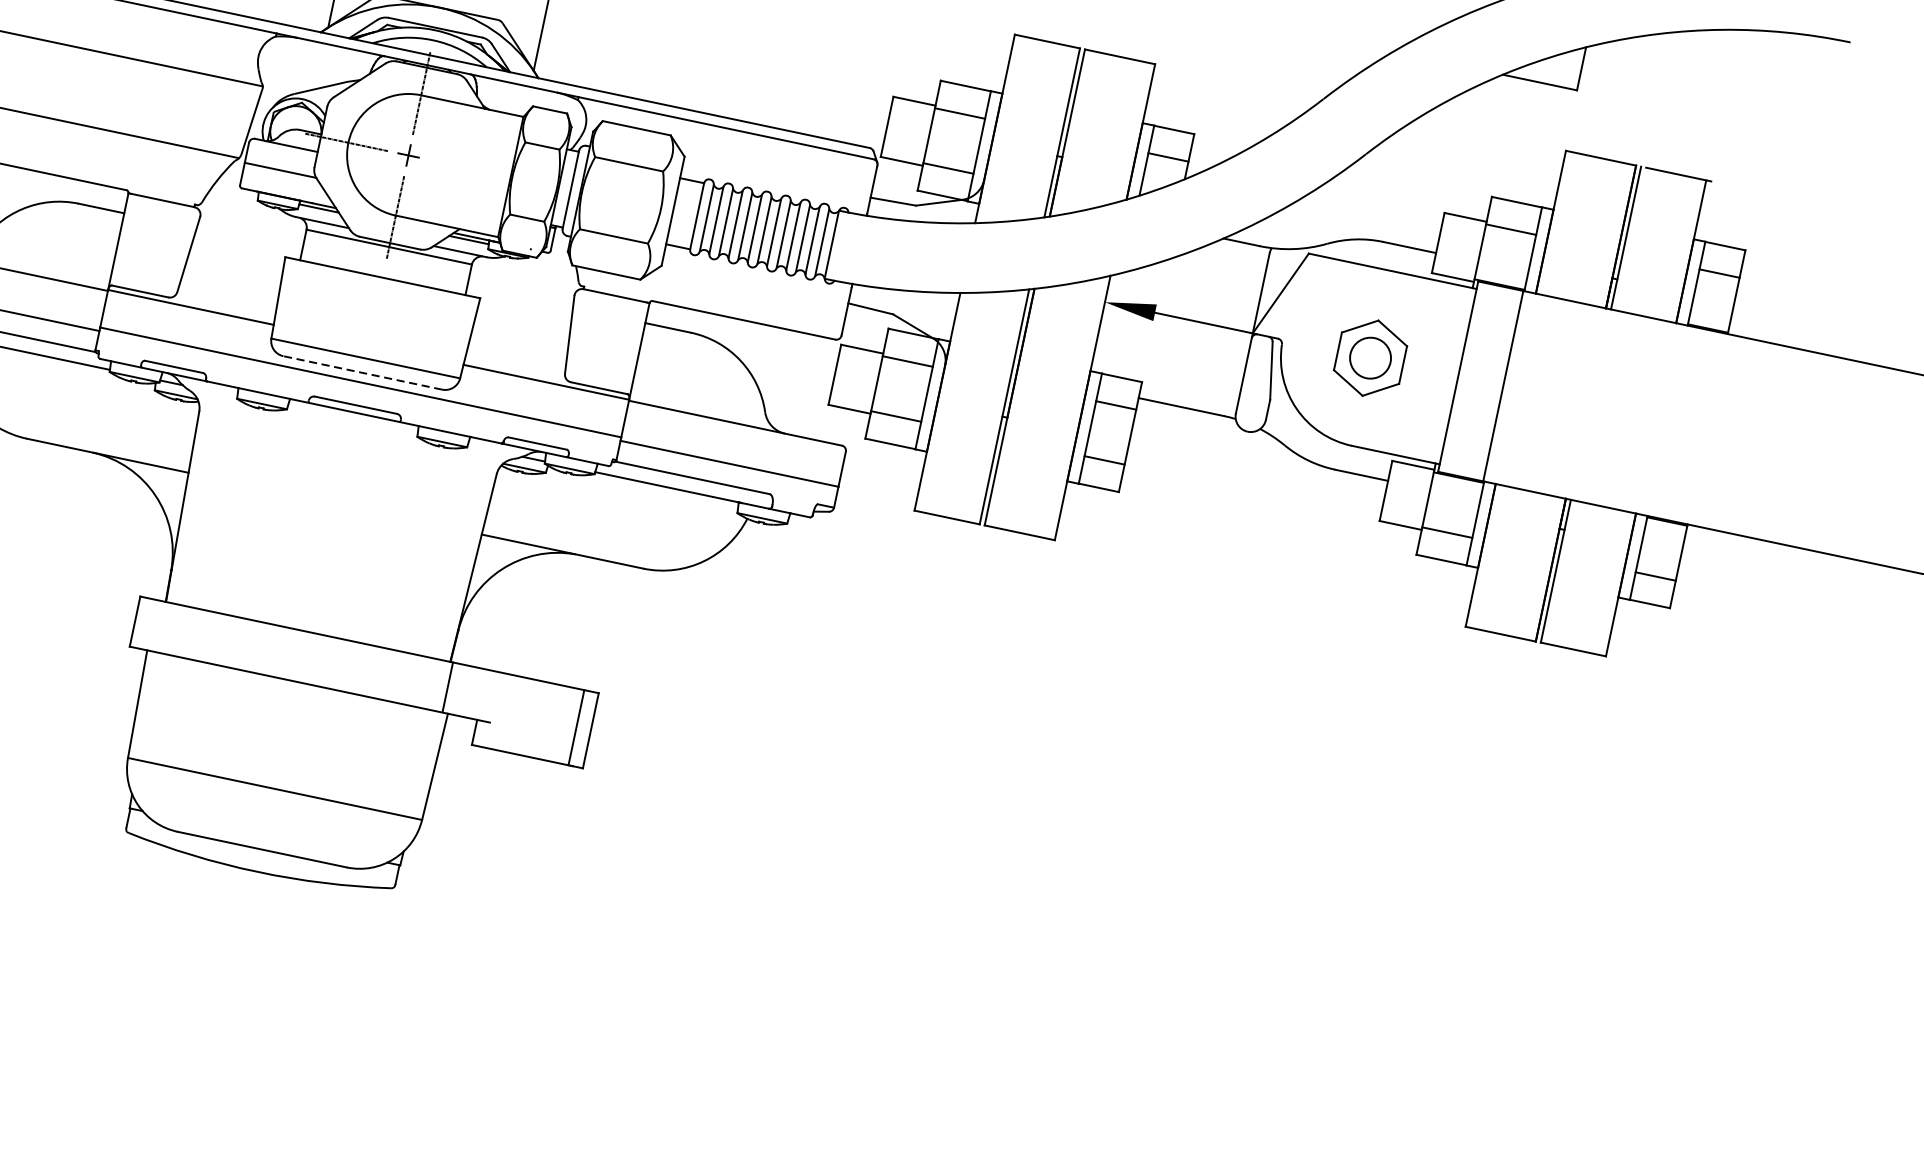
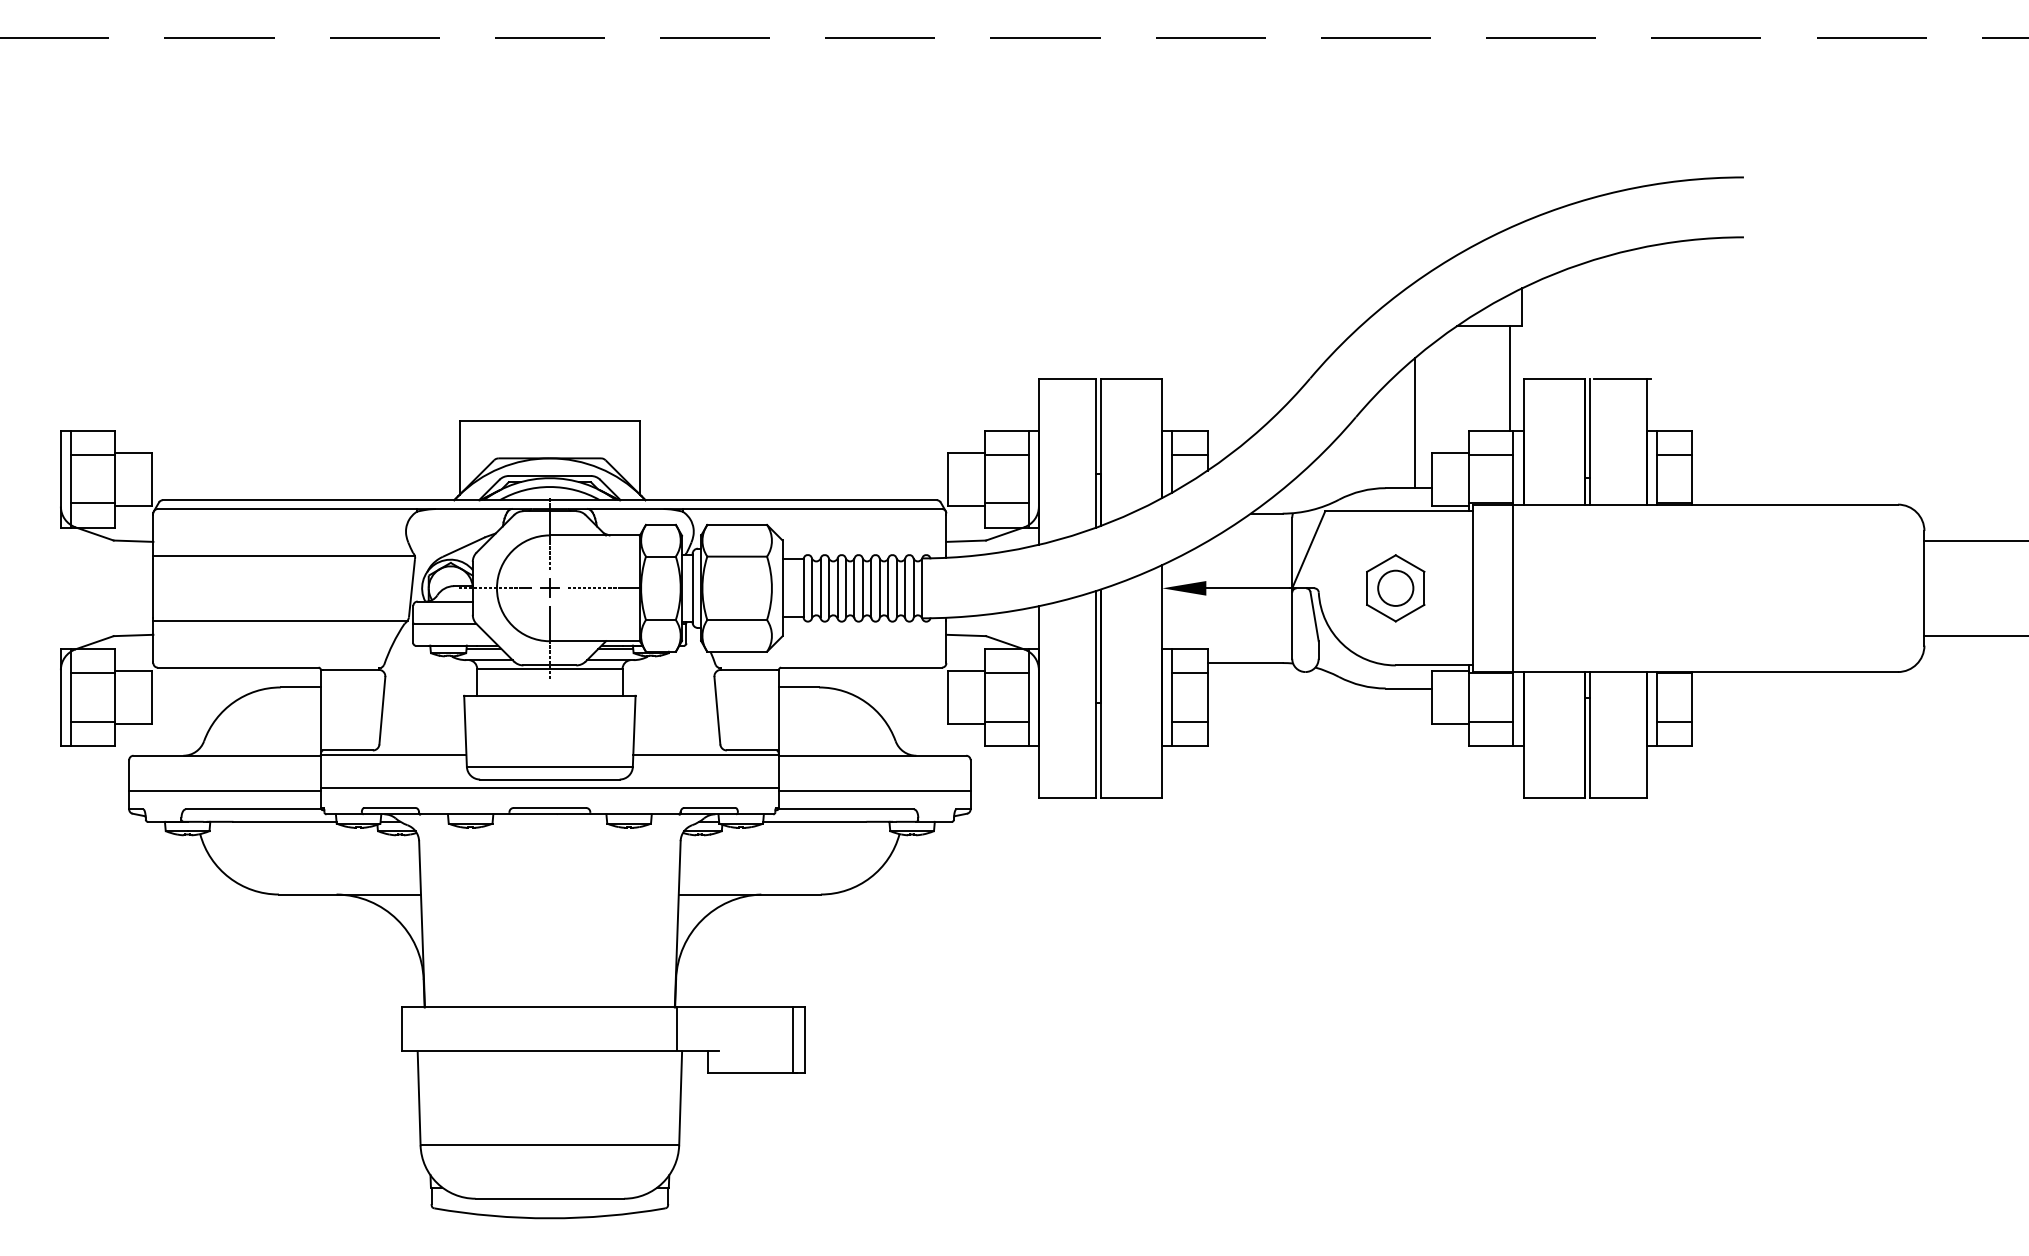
line: (1551, 147) -> (1510, 378), added
line: (469, 168) -> (603, 588), added
line: (1431, 175) -> (1414, 423), added
line: (362, 372) -> (549, 779), dashed -> solid

